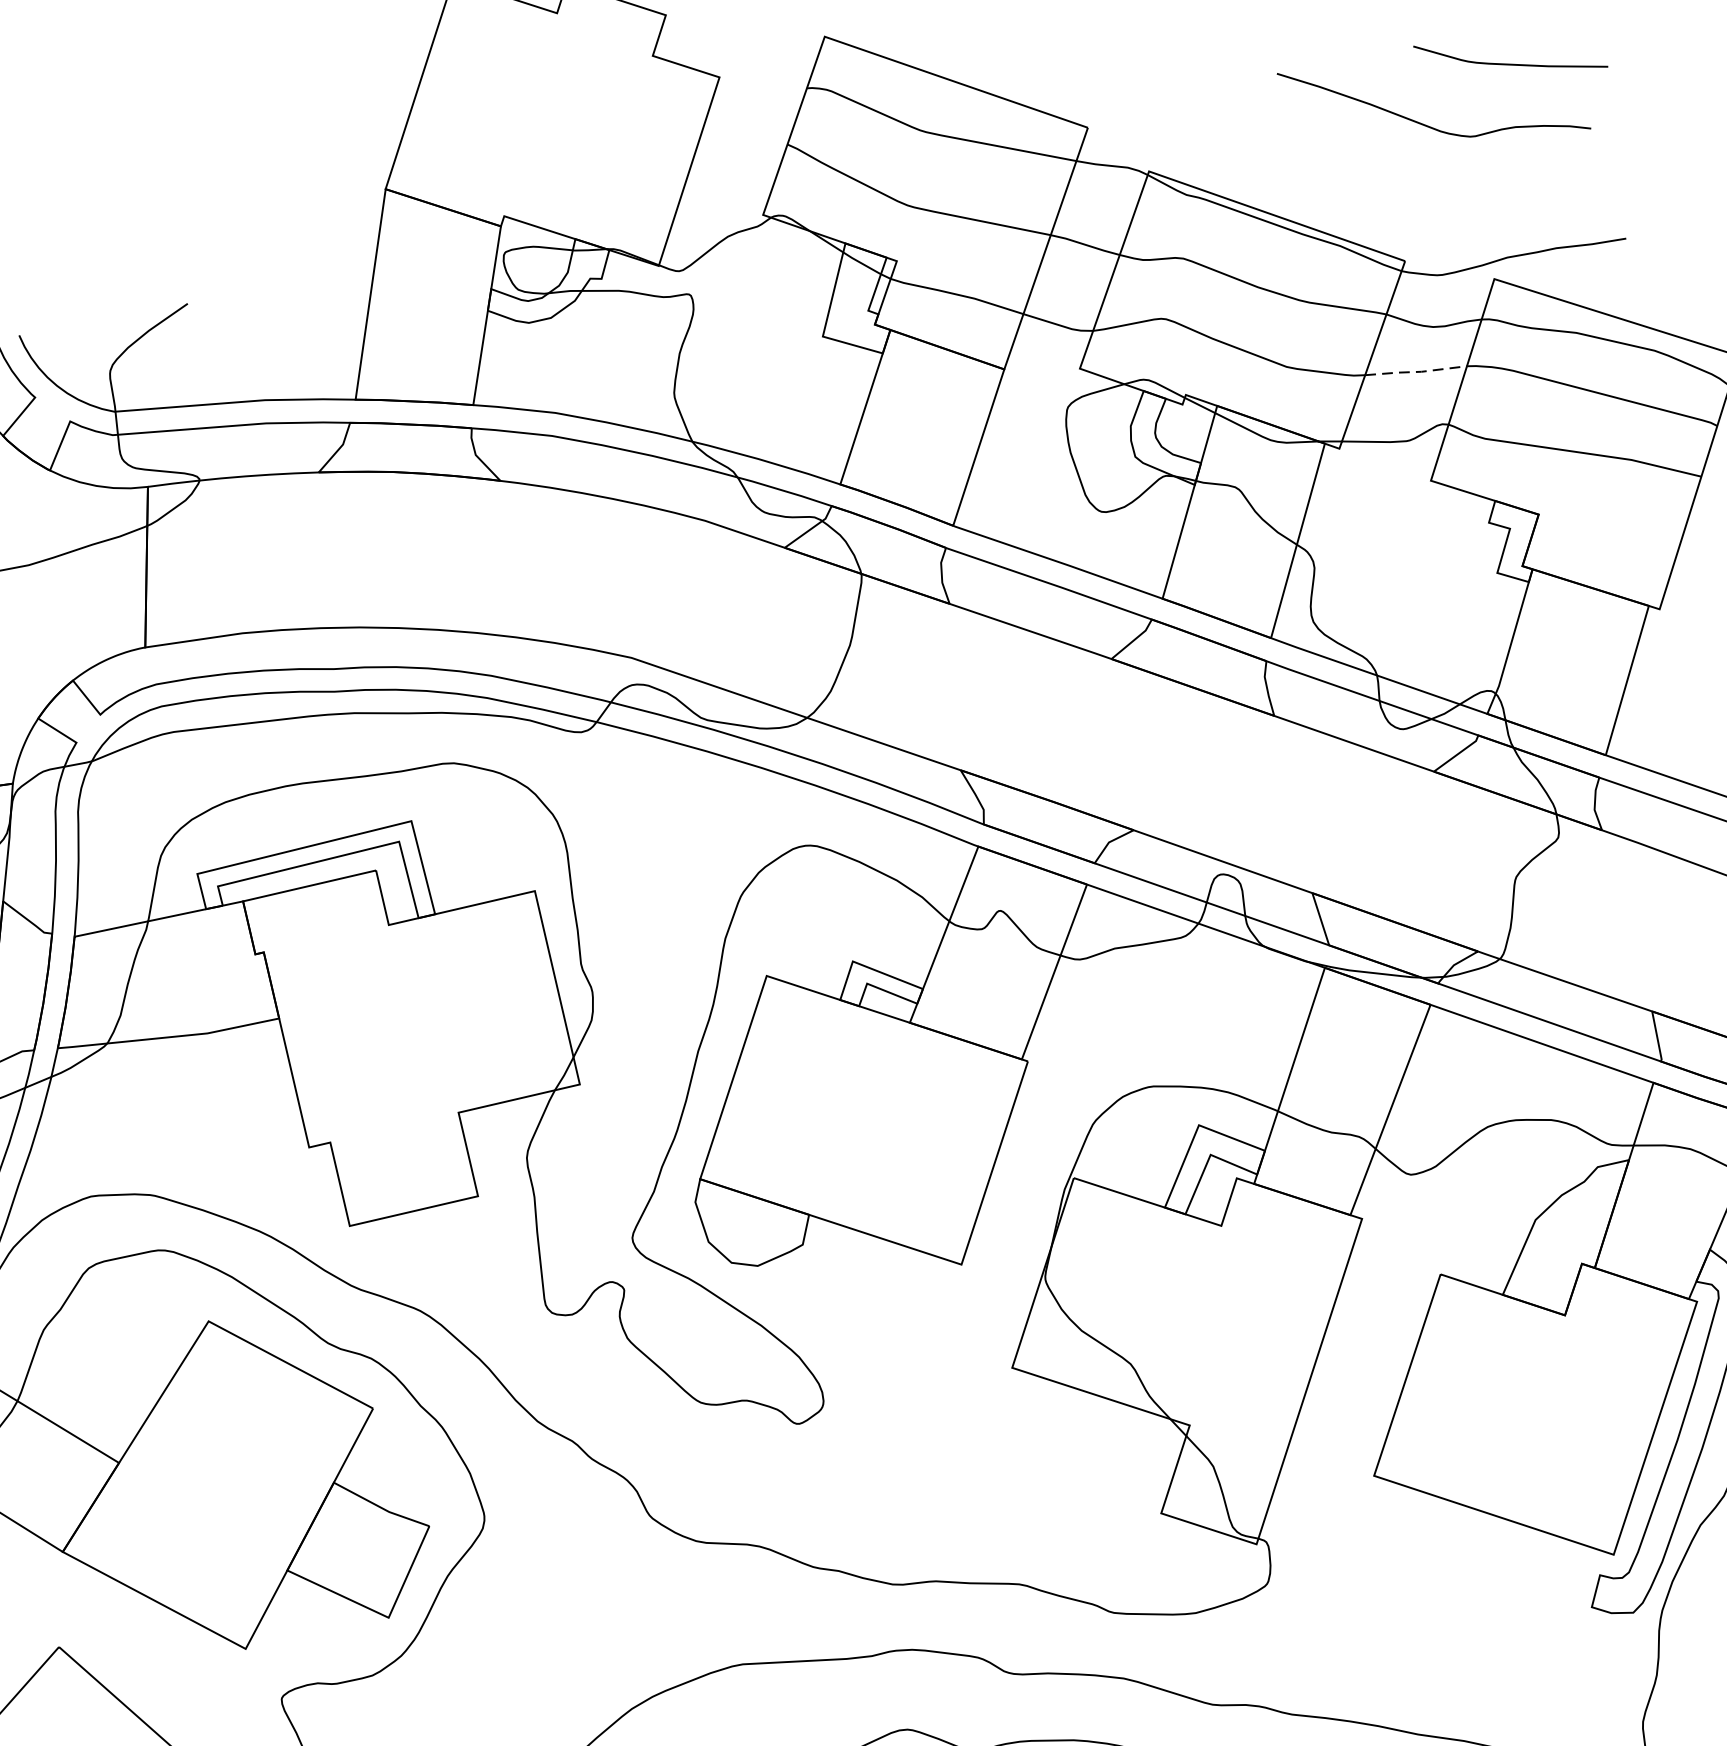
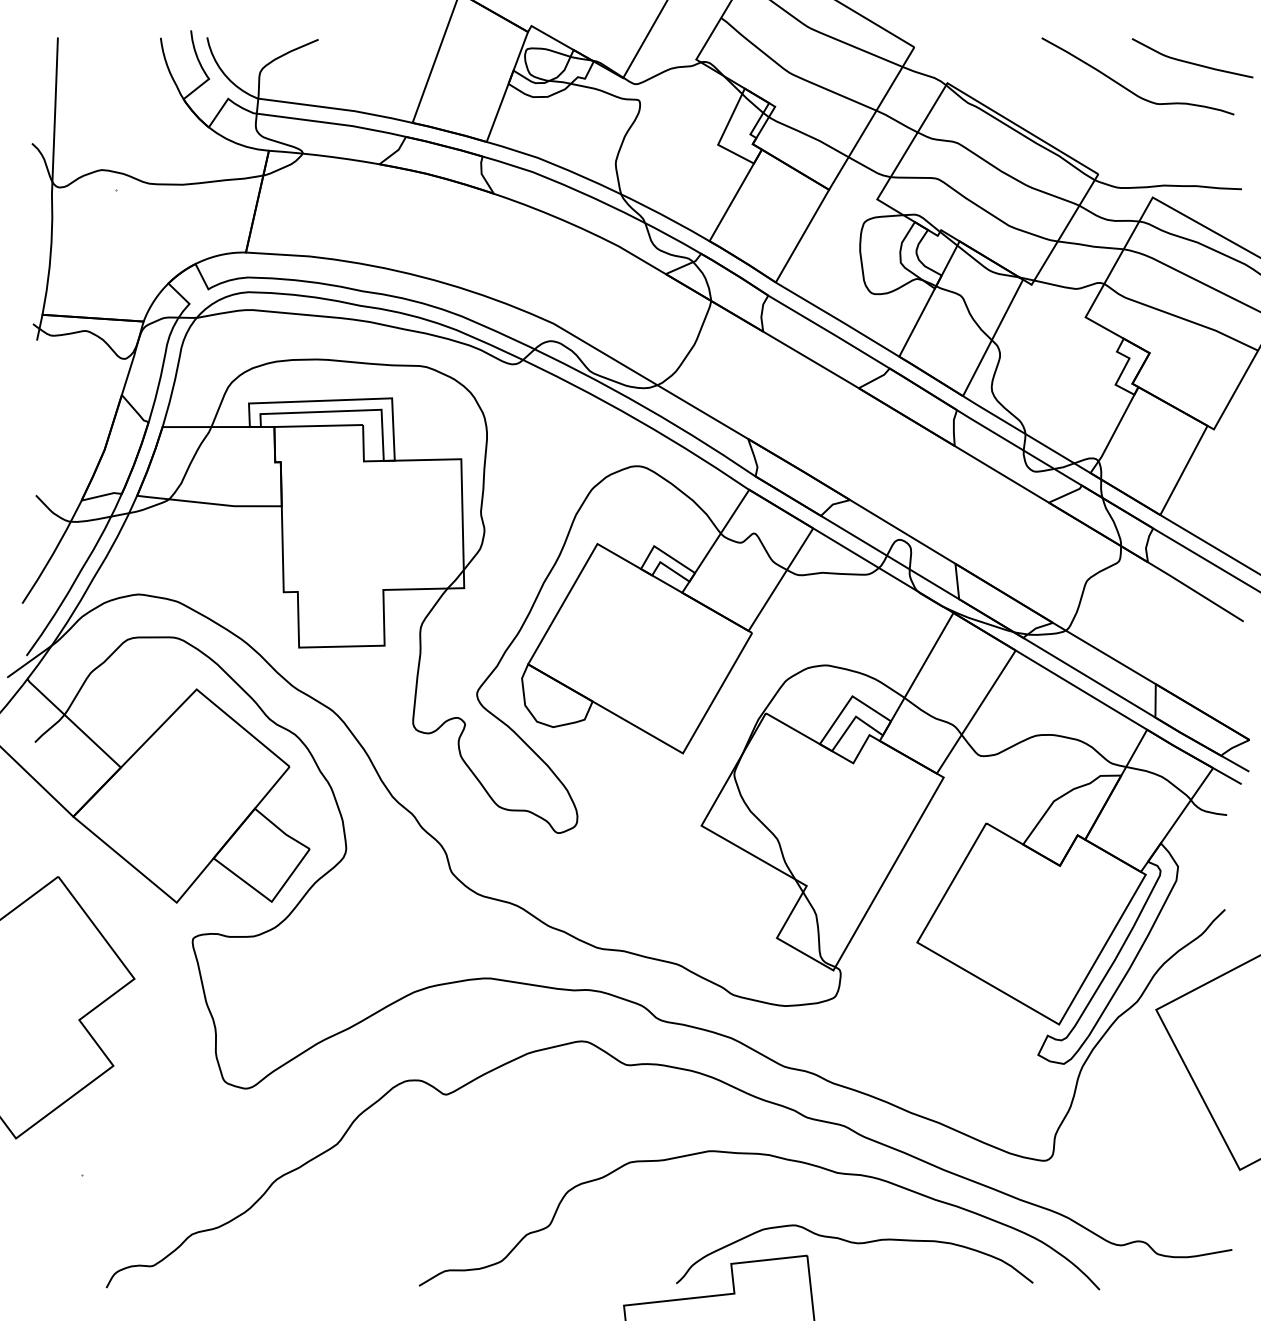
line: (1416, 372) -> (1090, 246), dashed -> solid

